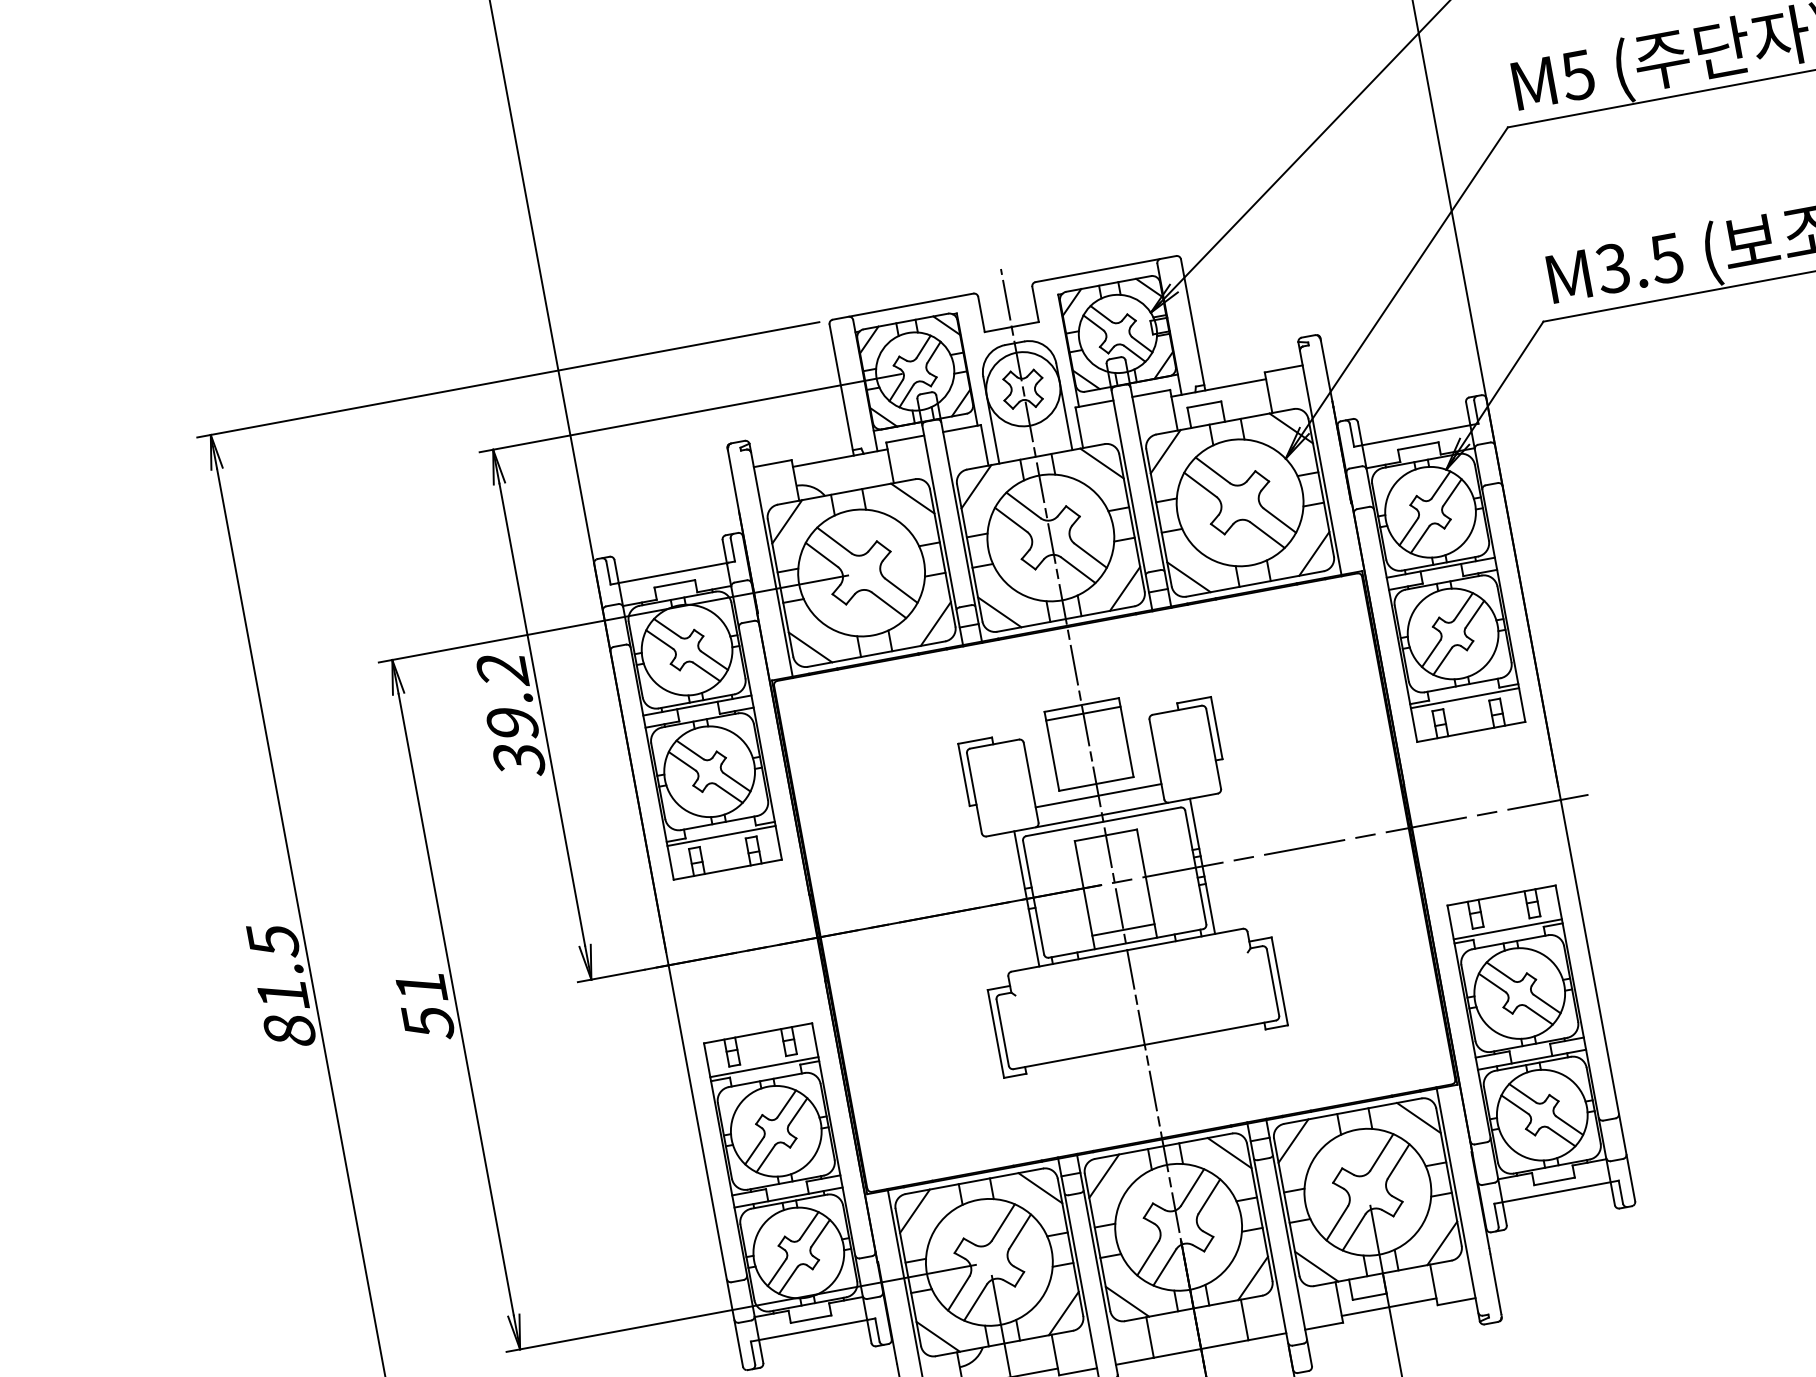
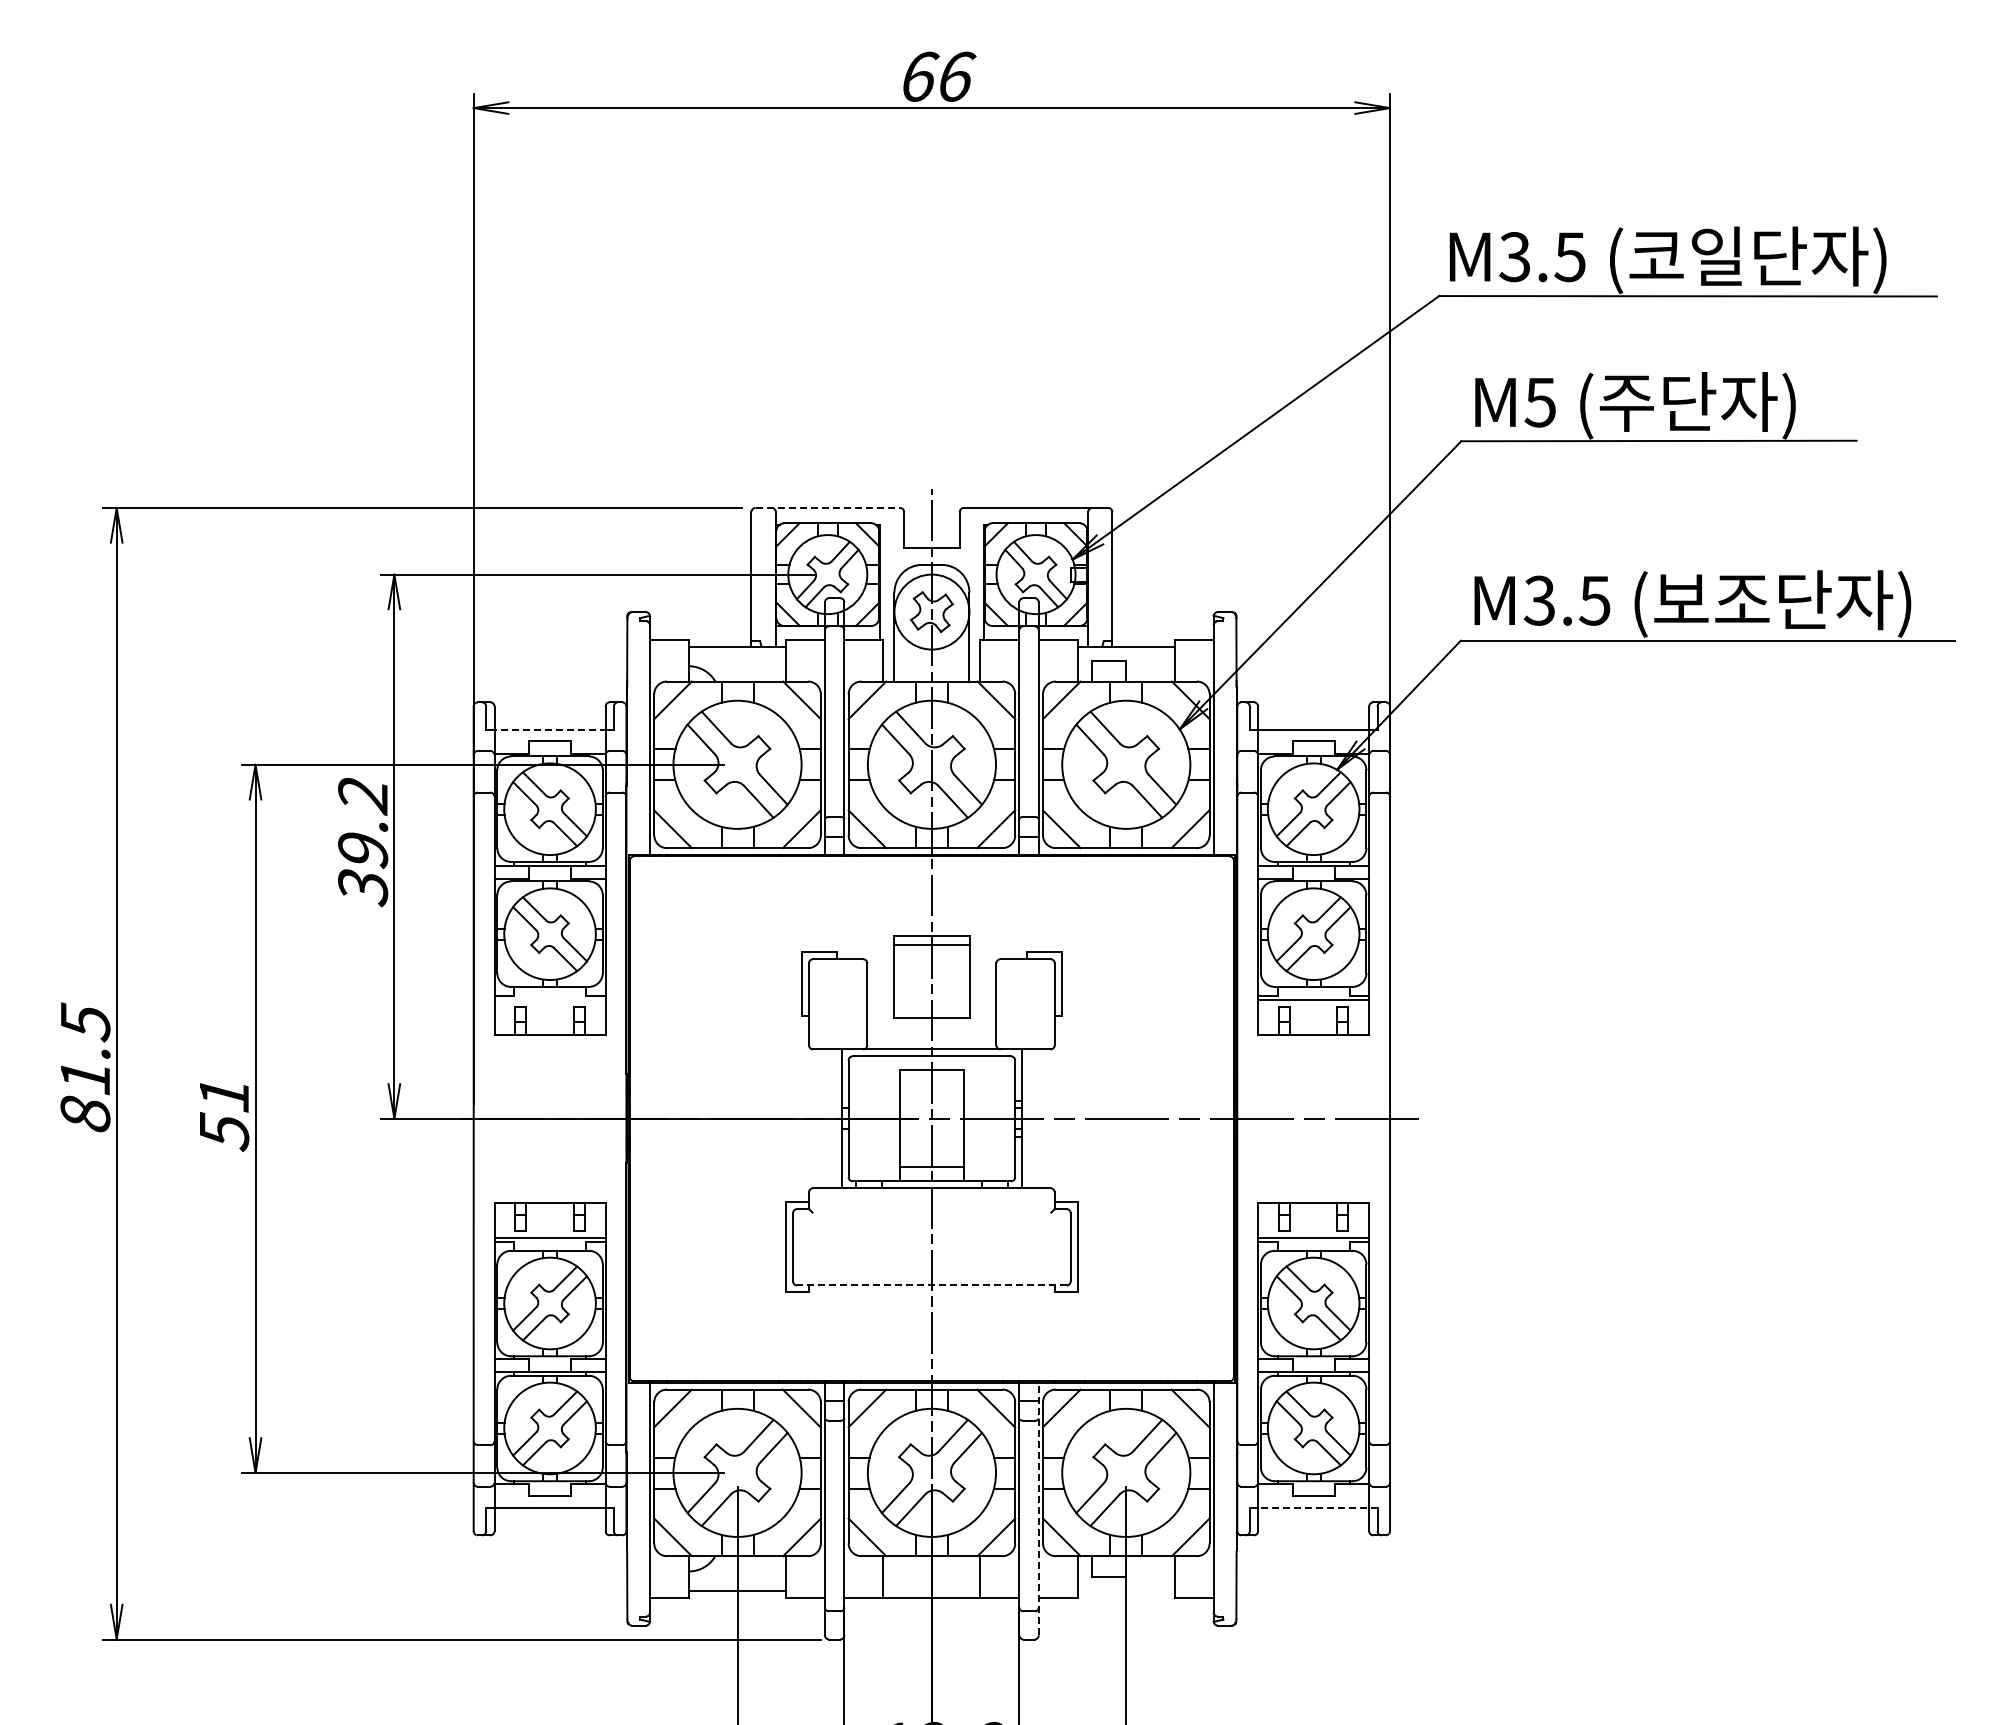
line: (903, 306) -> (828, 507), solid -> dashed
line: (673, 573) -> (550, 730), solid -> dashed
line: (1098, 795) -> (931, 1029), removed
line: (721, 836) -> (549, 1000), removed
line: (1144, 1044) -> (931, 1285), solid -> dashed
line: (1556, 1192) -> (1313, 1507), solid -> dashed
line: (1288, 1241) -> (1038, 1507), solid -> dashed
line: (1388, 1306) -> (1125, 1590), removed

